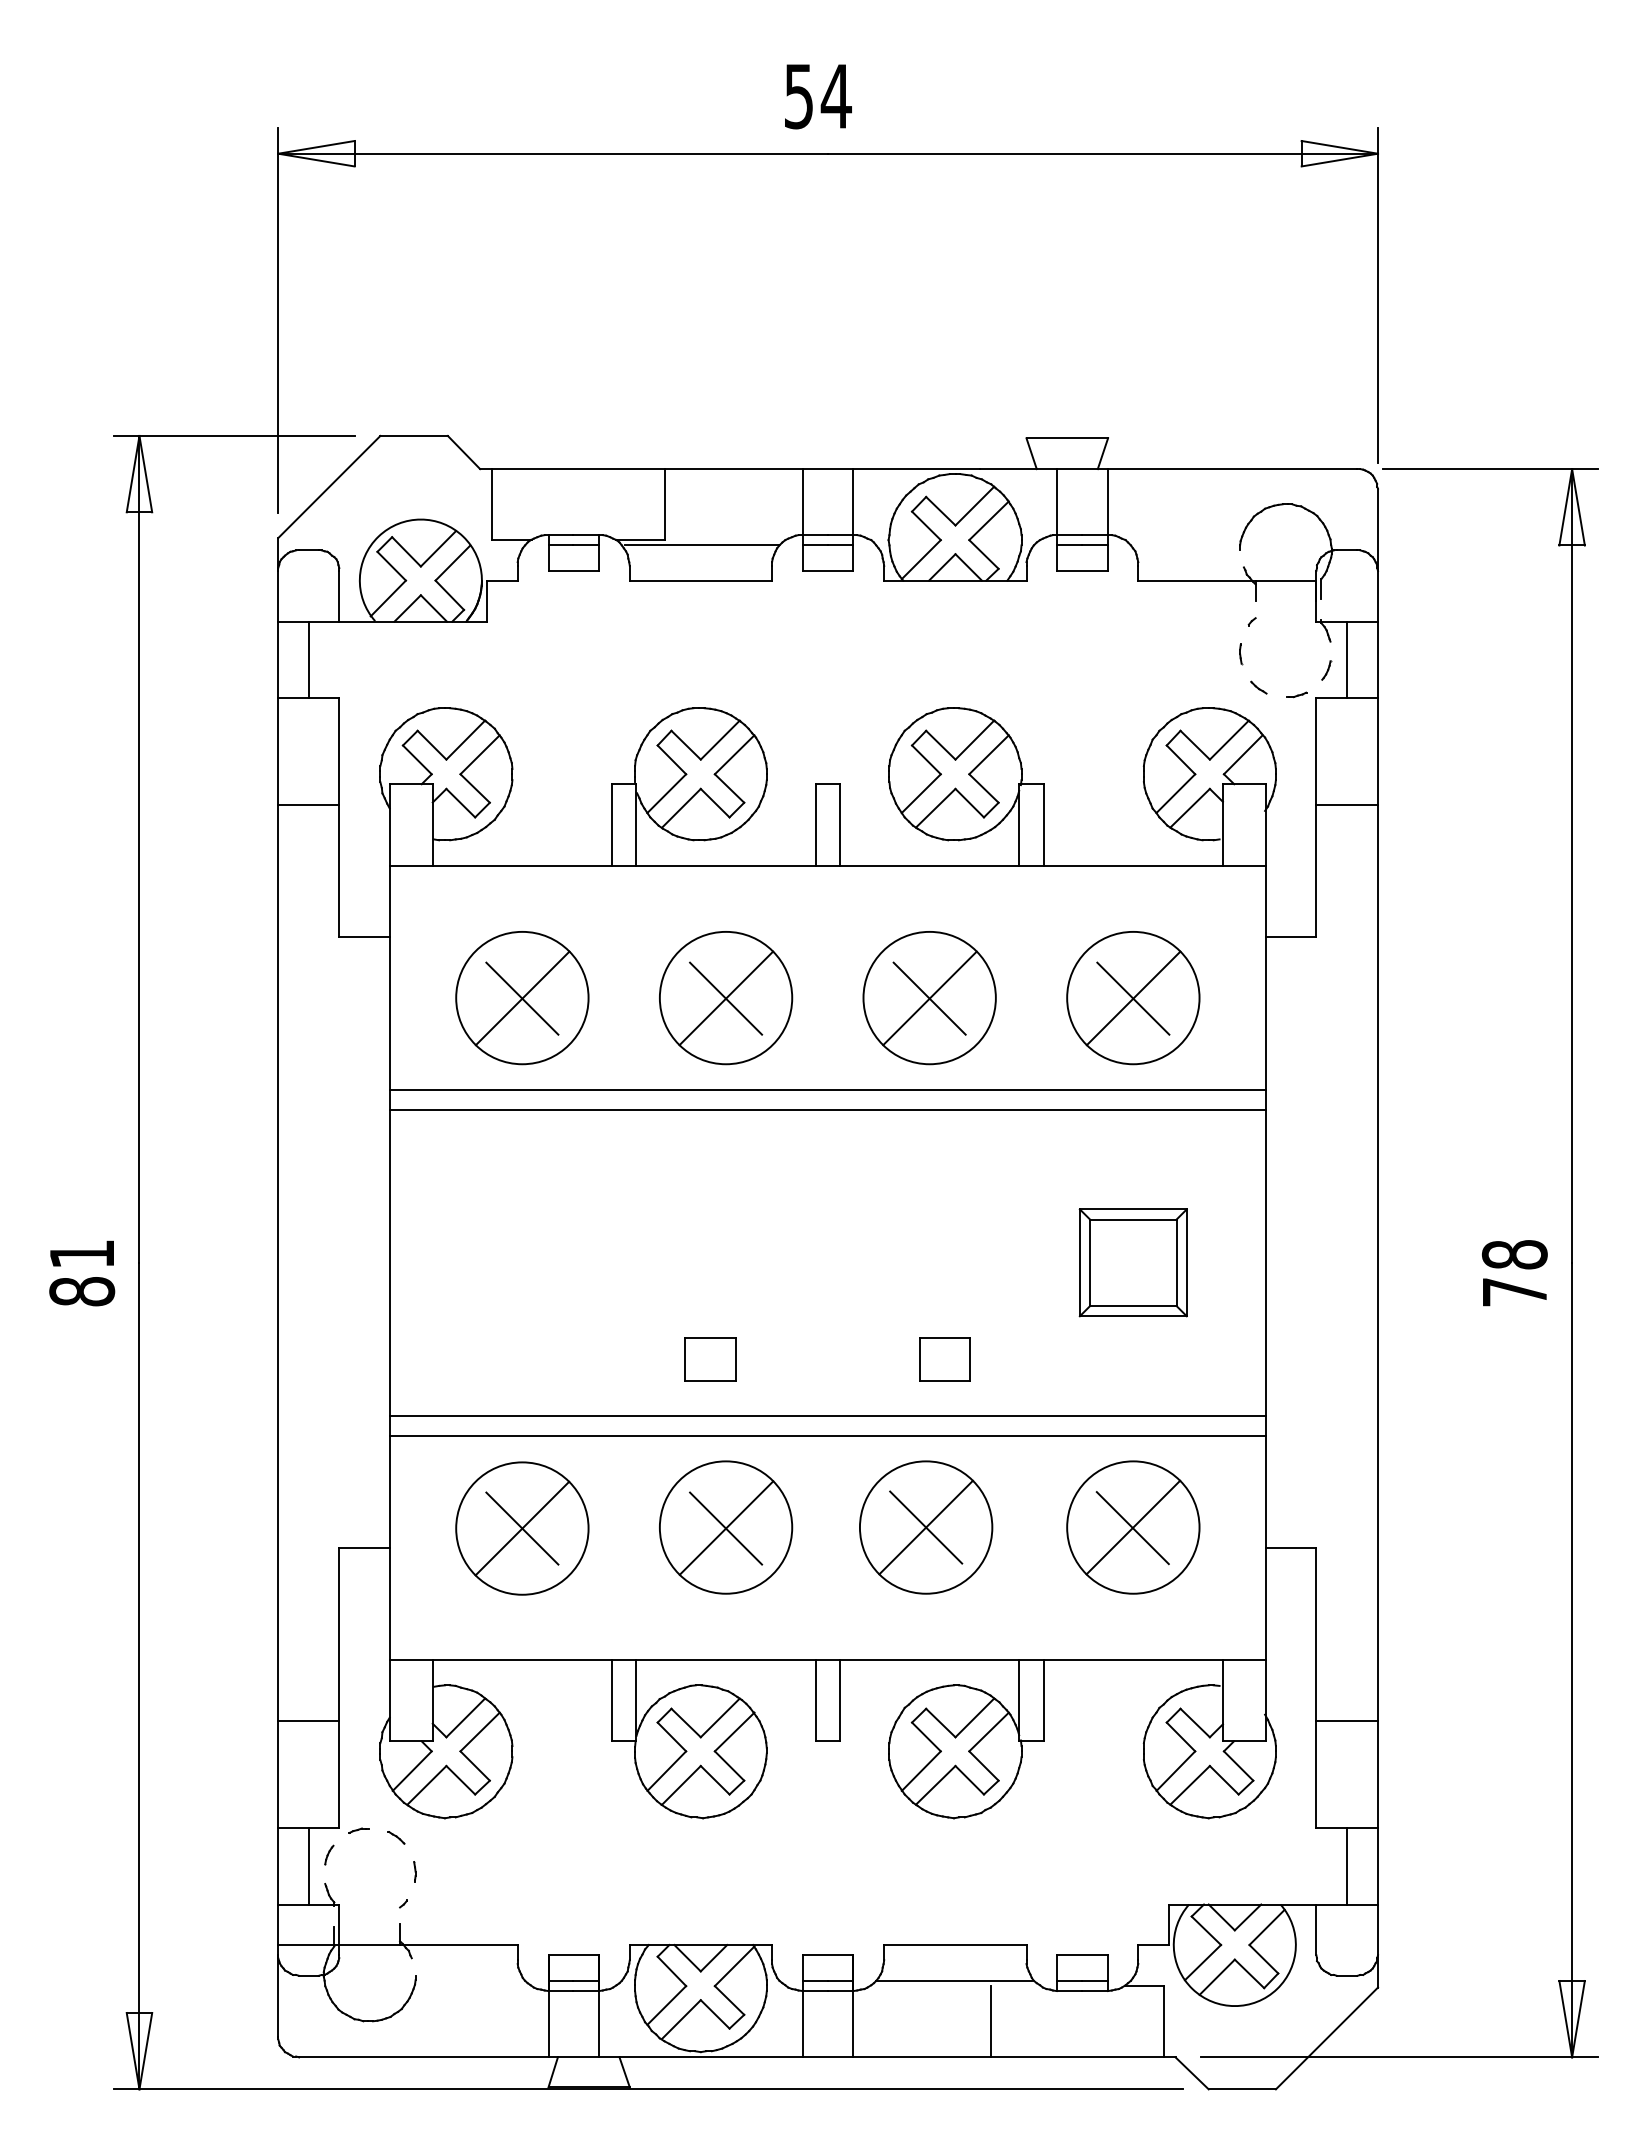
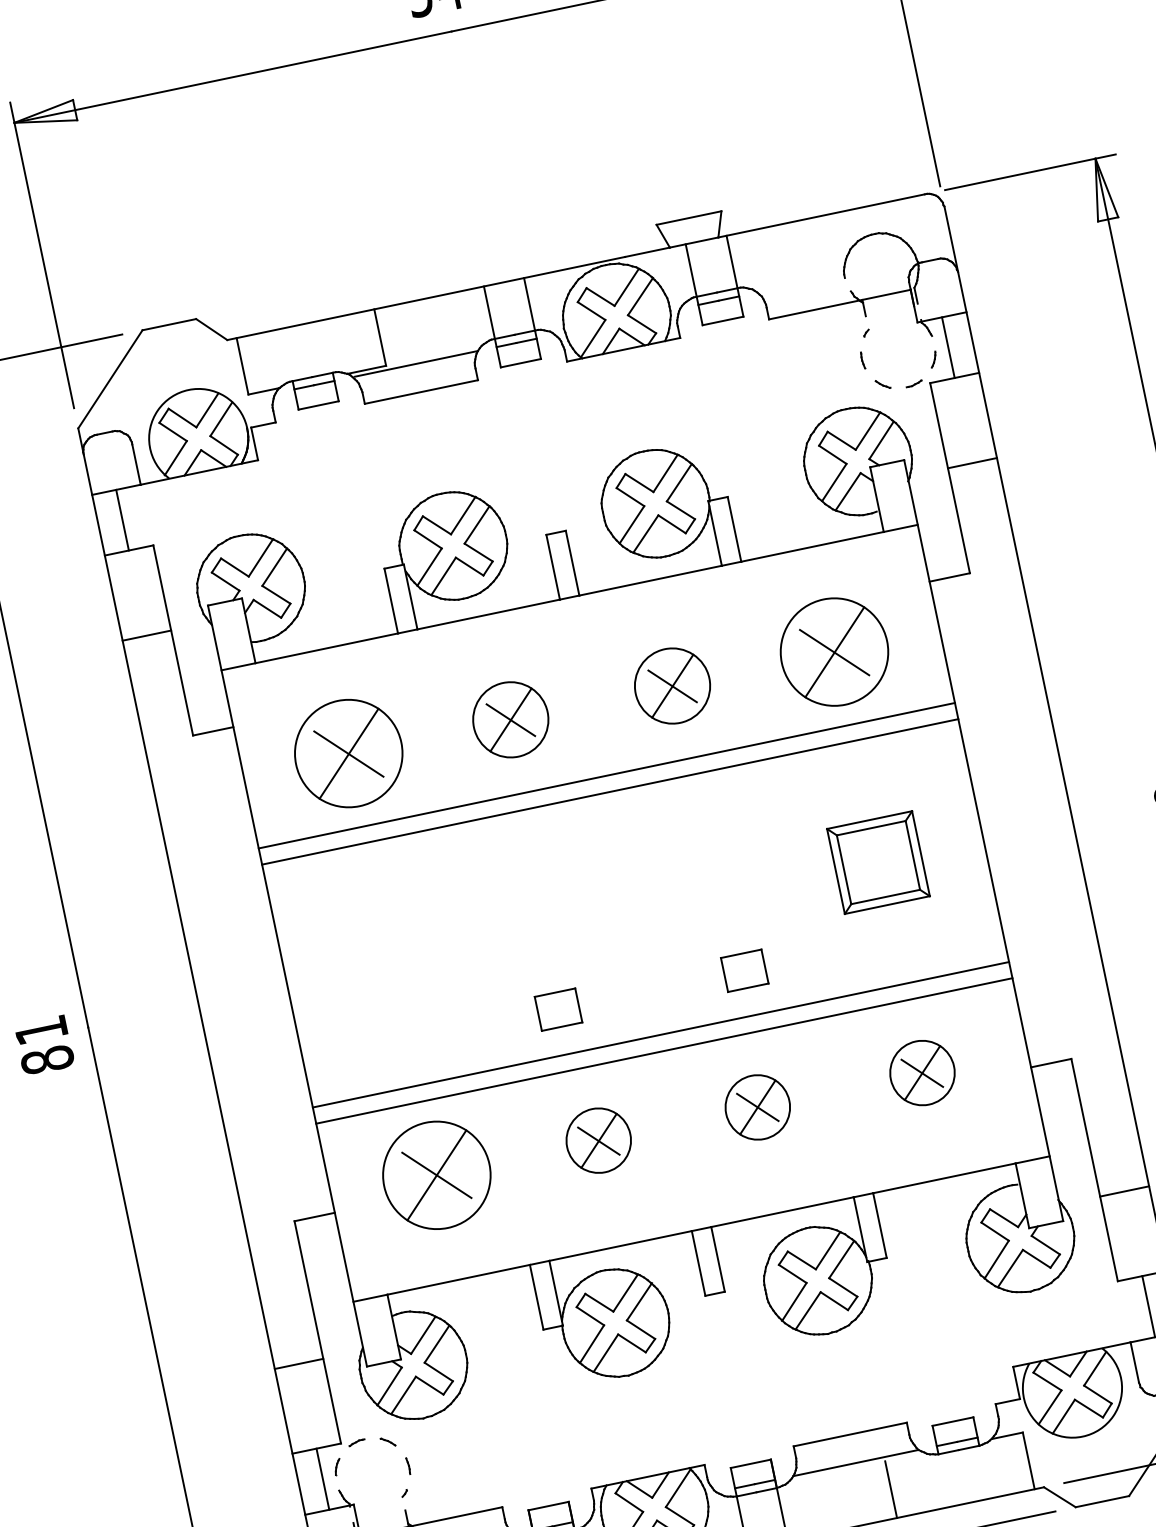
part: (726, 998) -> (511, 720), size x0.7
part: (929, 998) -> (672, 686), size x0.7
part: (726, 1527) -> (598, 1140), size x0.6
part: (926, 1527) -> (757, 1107), size x0.6
part: (1133, 1527) -> (922, 1073), size x0.6

